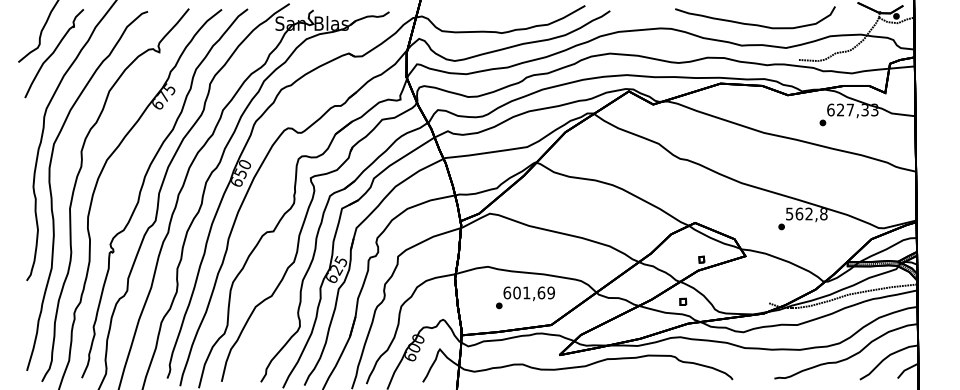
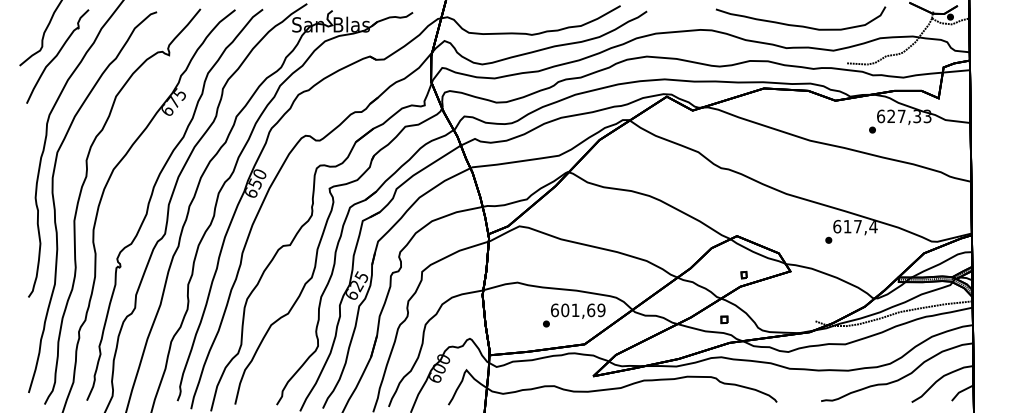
text: (806, 213) -> (855, 226), 562,8 -> 617,4
text: (525, 297) -> (574, 315), moved

